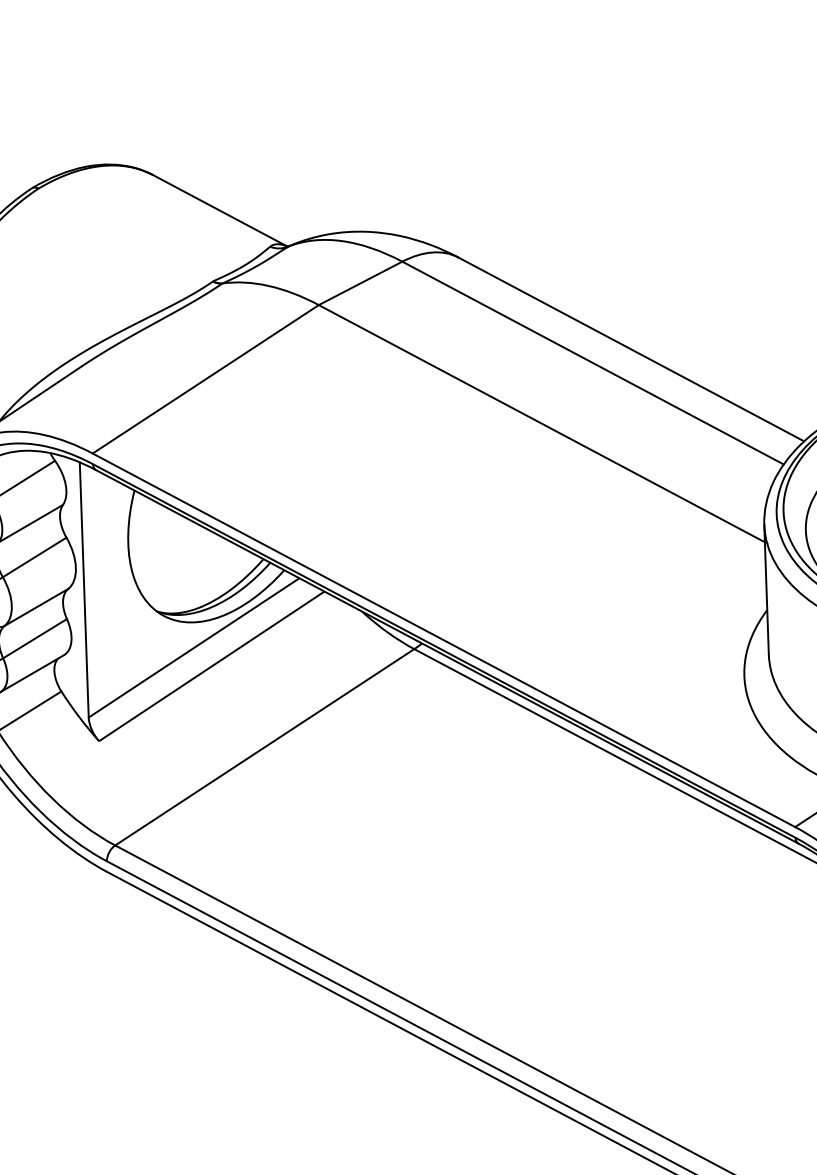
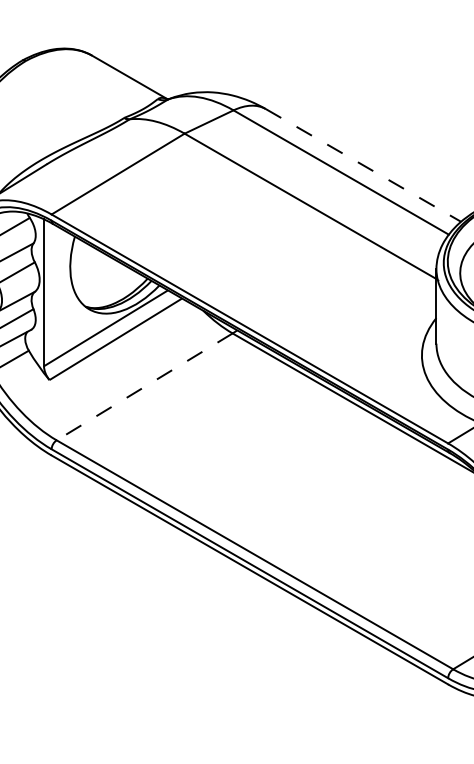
line: (631, 349) -> (363, 165), solid -> dashed
line: (264, 746) -> (144, 386), solid -> dashed

